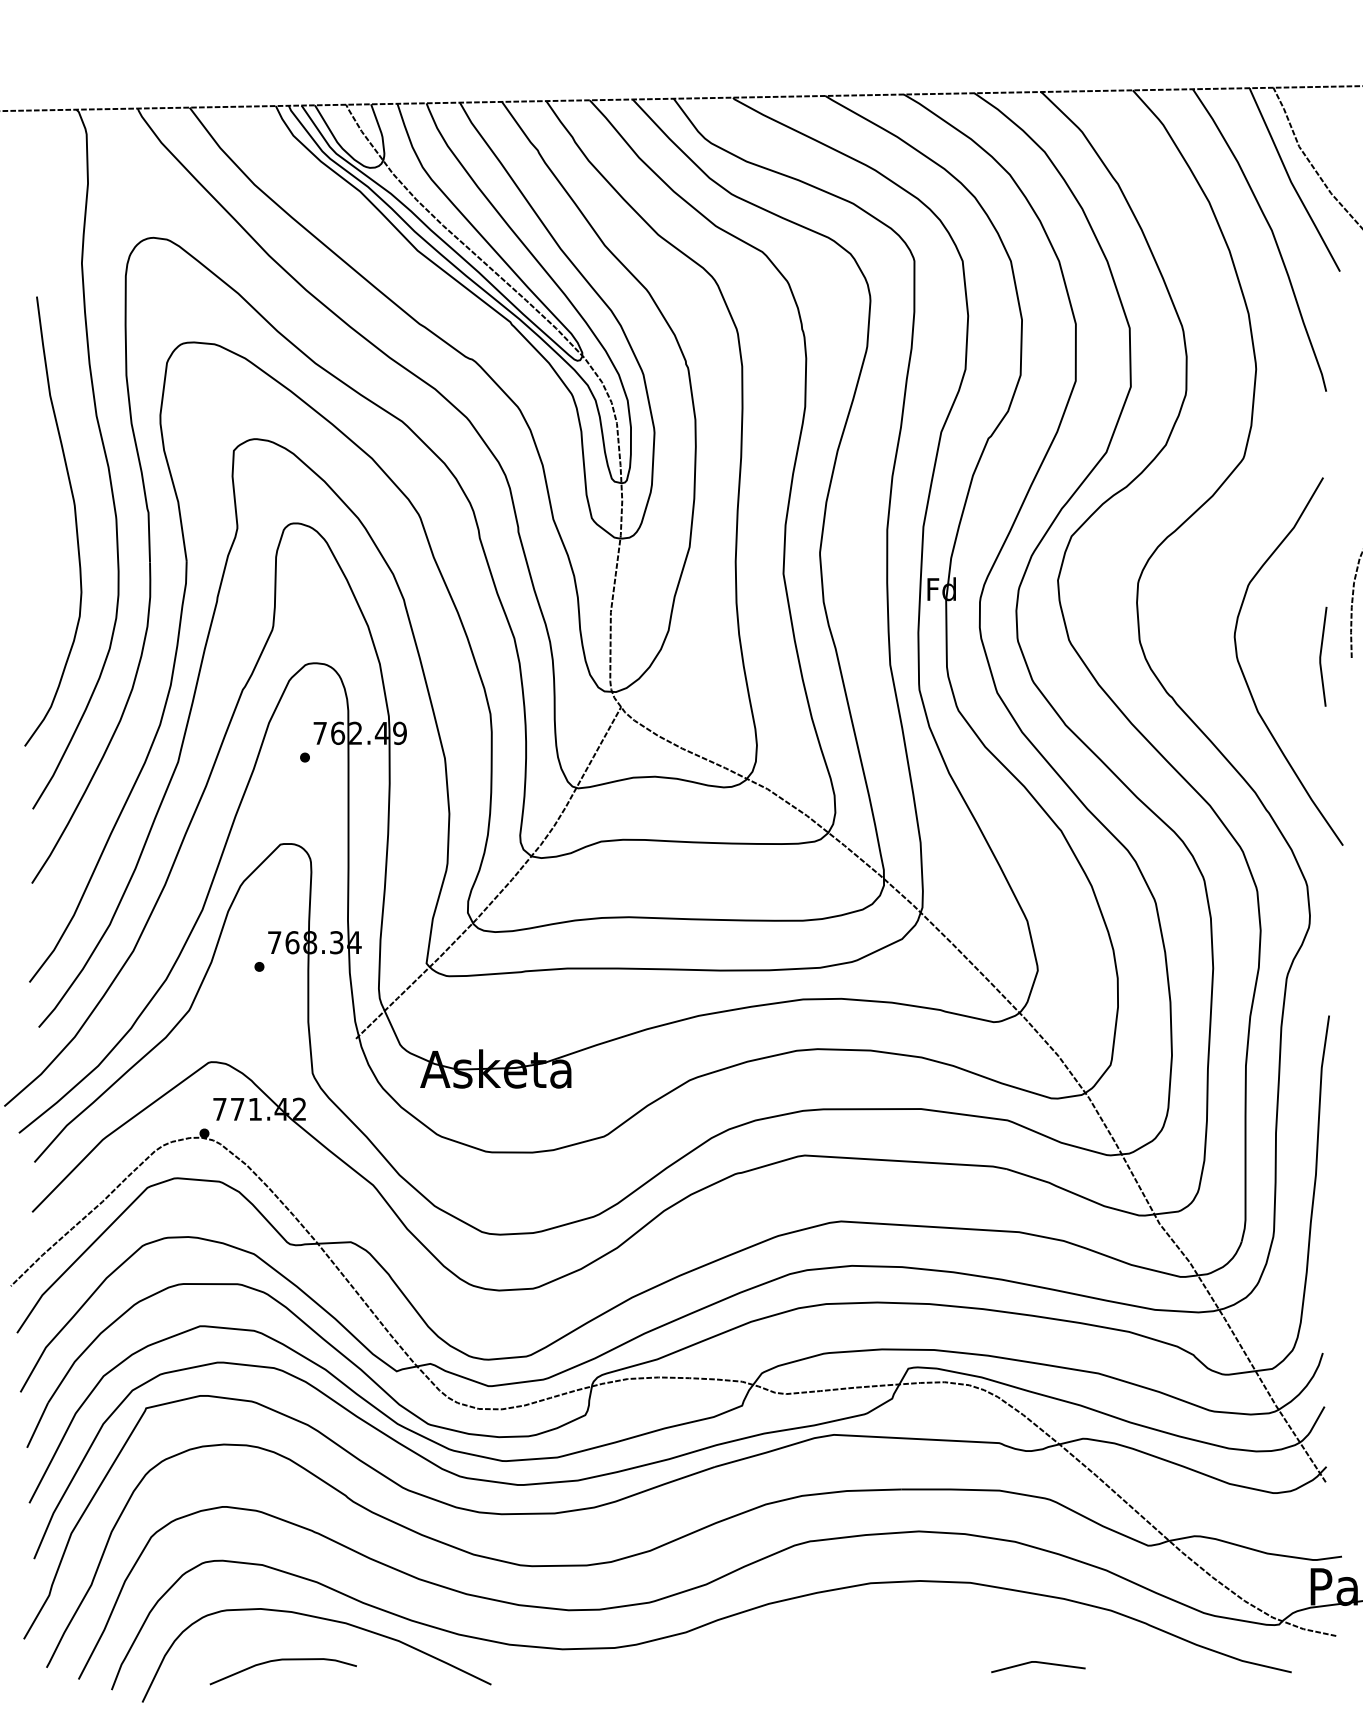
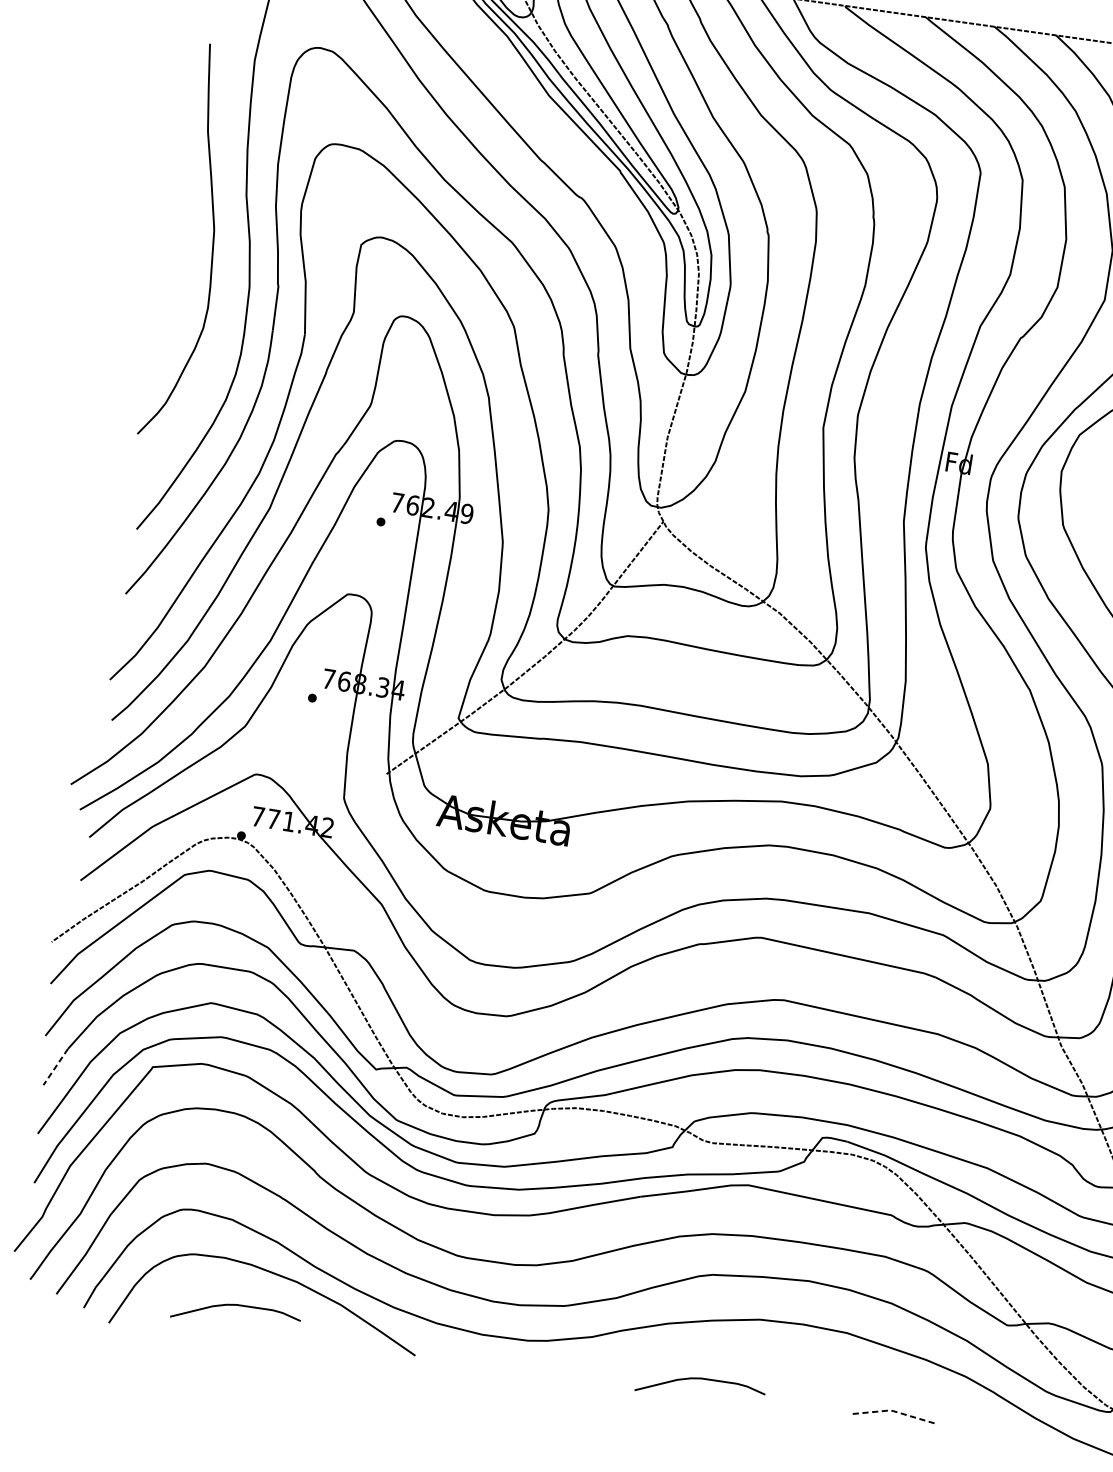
curve: (74, 517) -> (212, 241), moved
line: (37, 1425) -> (55, 1067), solid -> dashed
curve: (815, 1660) -> (701, 1379), added
line: (1036, 1662) -> (893, 1411), solid -> dashed

